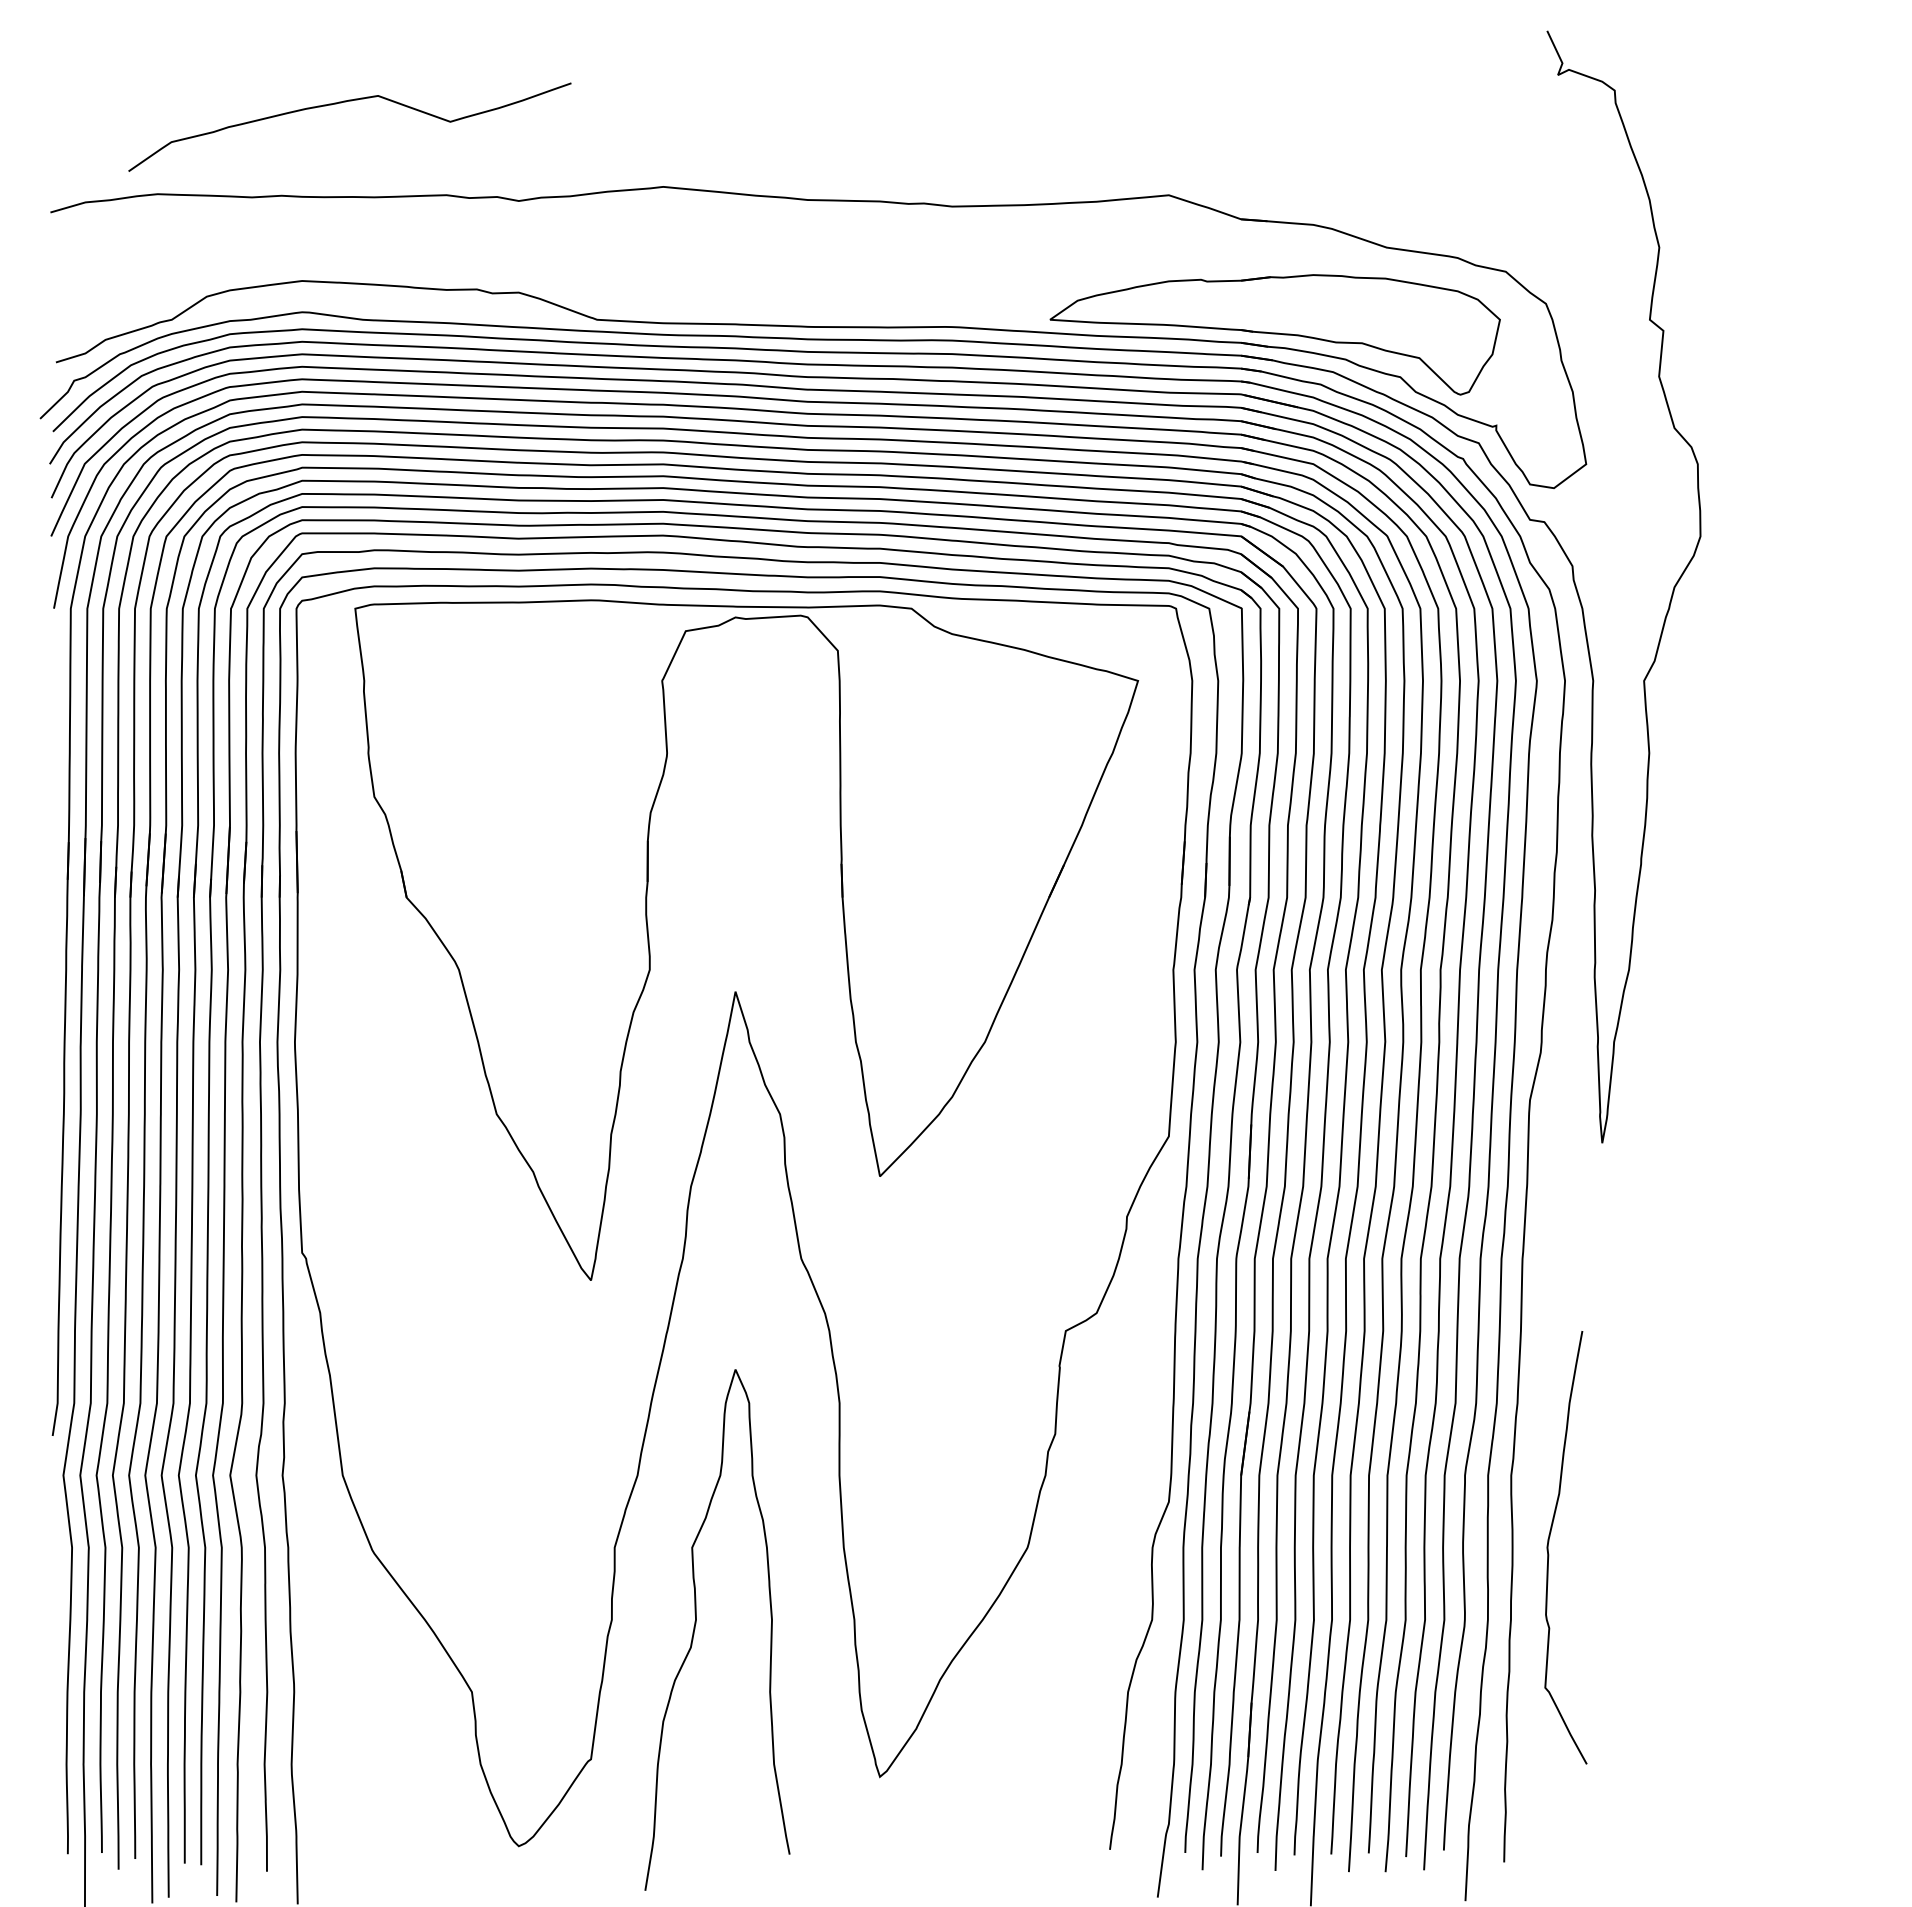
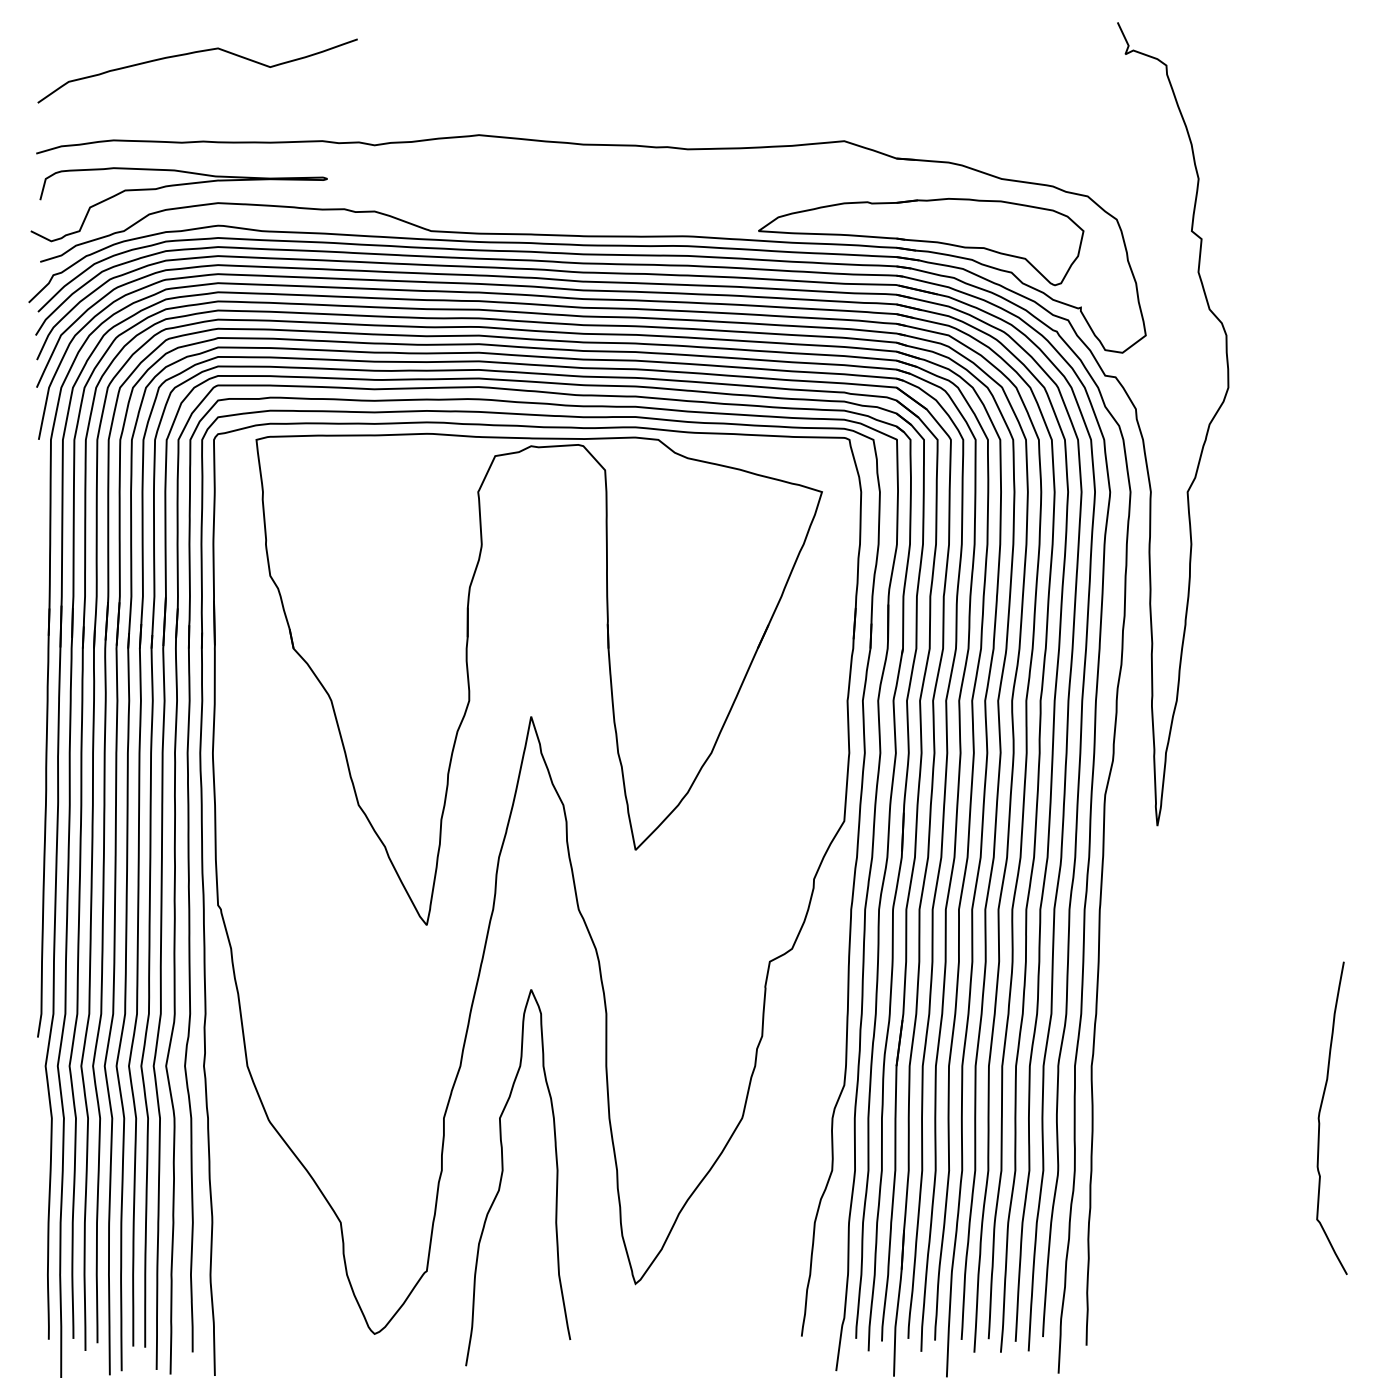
curve: (346, 102) -> (195, 53), moved
curve: (243, 257) -> (175, 186), added
curve: (1549, 1542) -> (1320, 1114), moved

